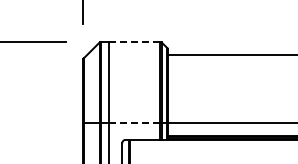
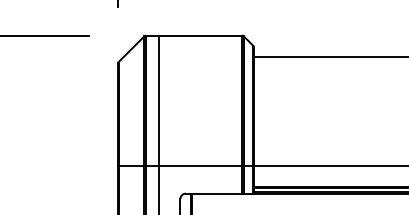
line: (134, 41) -> (200, 35), dashed -> solid
line: (134, 123) -> (200, 167), dashed -> solid

